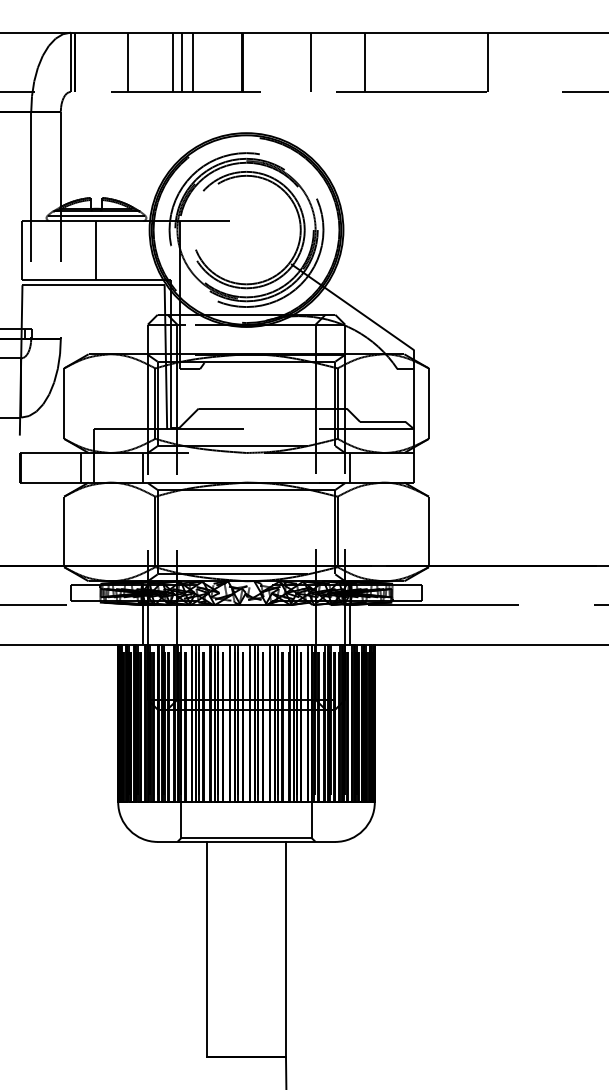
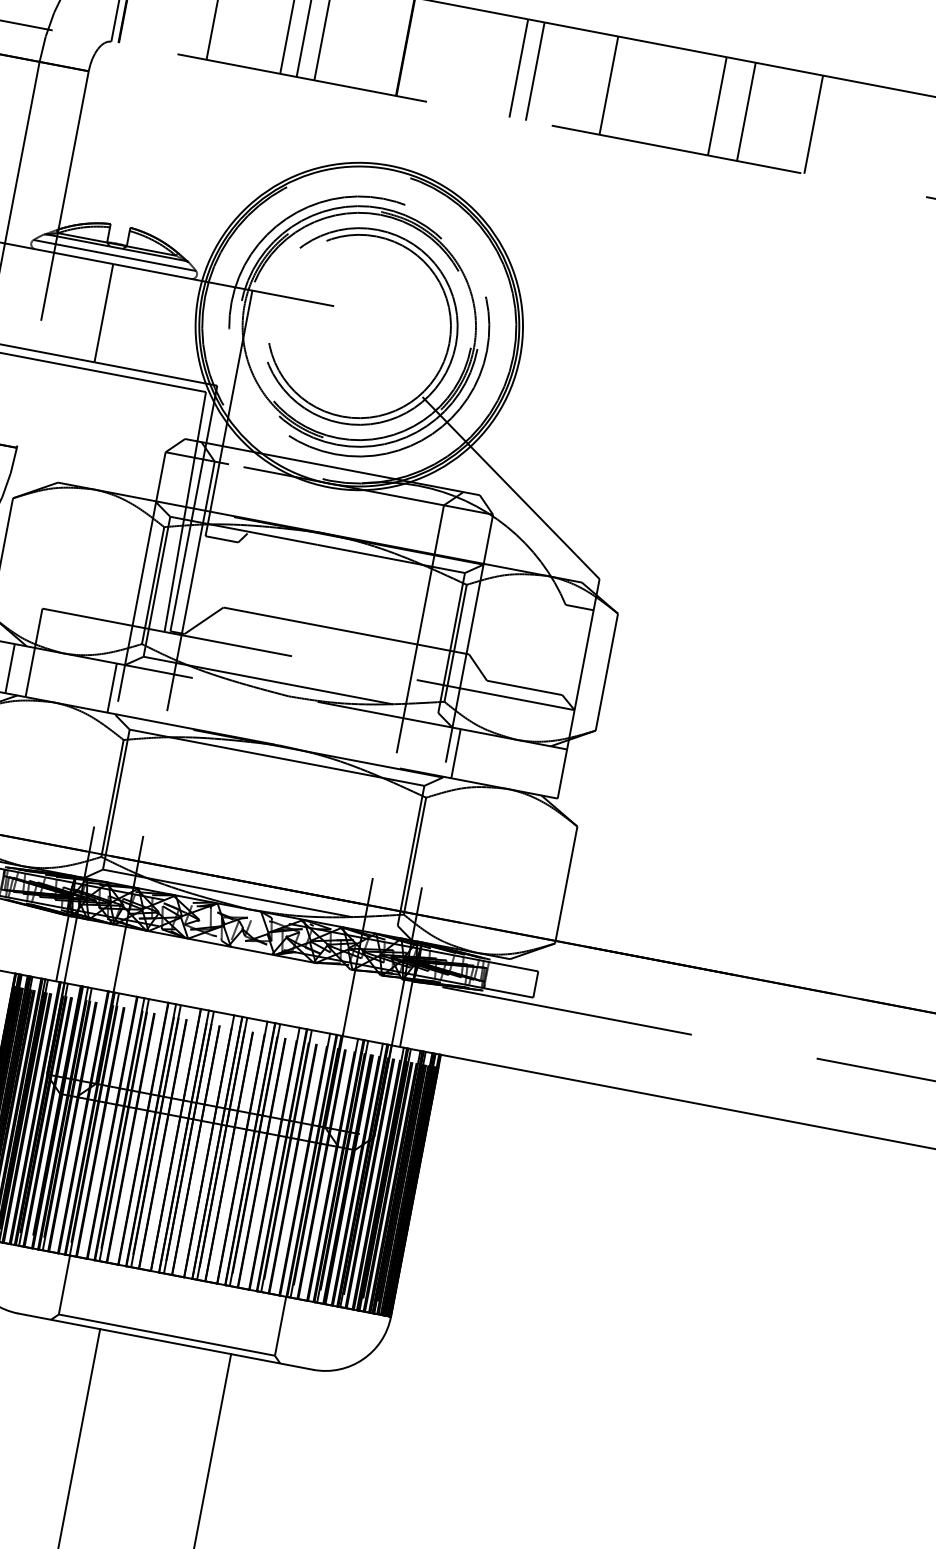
line: (320, 61) -> (535, 70), added
line: (430, 61) -> (717, 105), added
line: (447, 61) -> (746, 110), added

